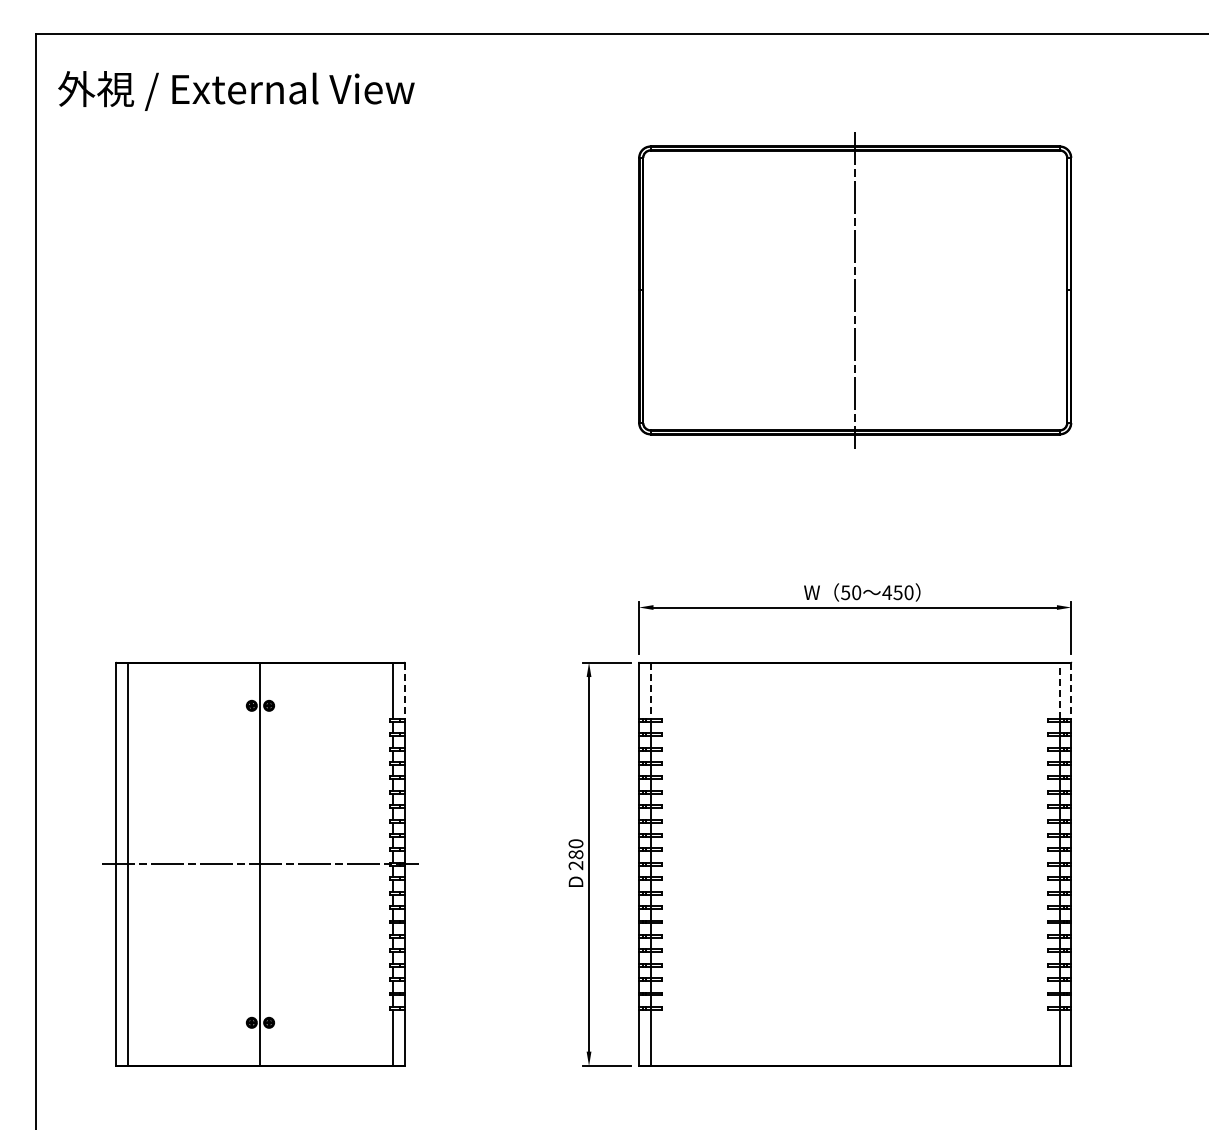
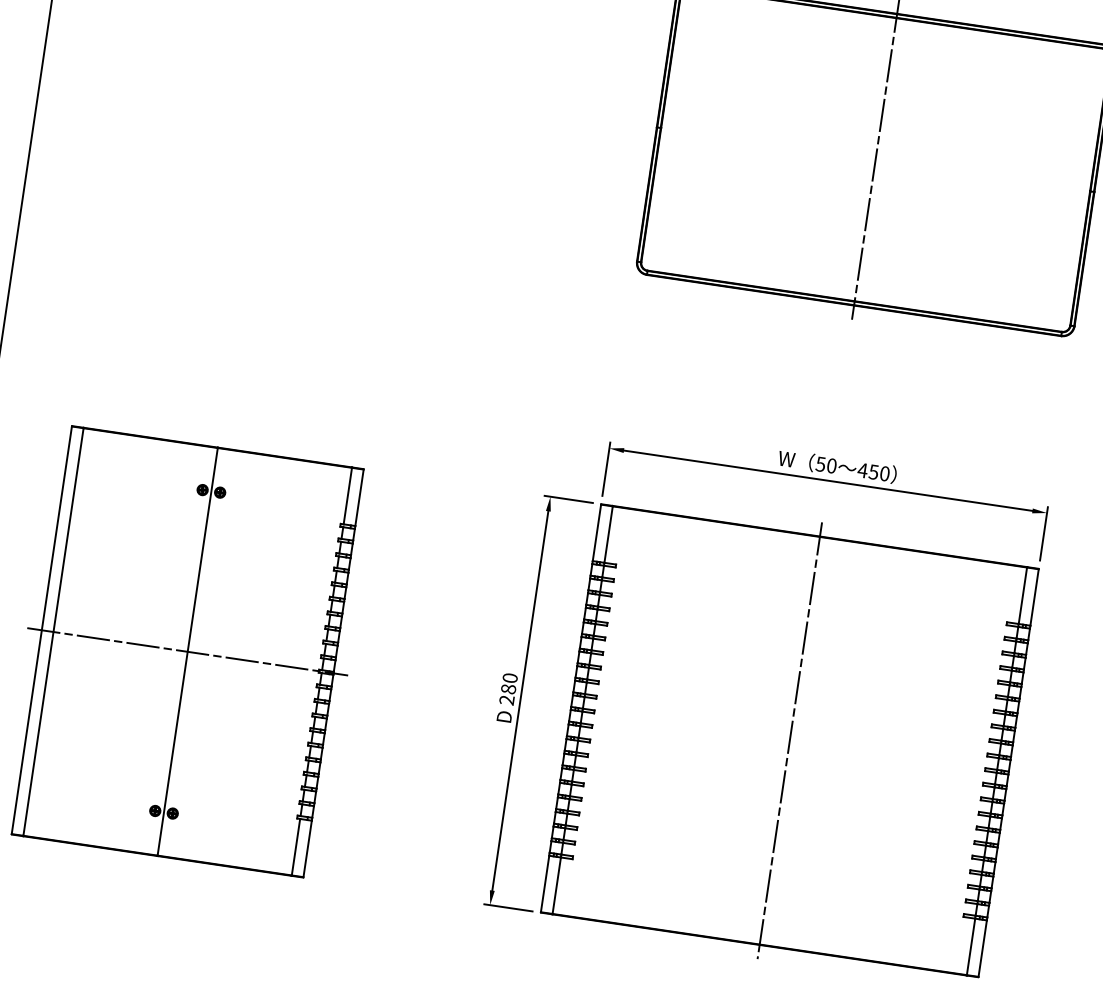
line: (404, 690) -> (359, 497), dashed -> solid
line: (650, 690) -> (608, 534), dashed -> solid
line: (1059, 690) -> (1022, 595), dashed -> solid
line: (1071, 690) -> (1034, 597), dashed -> solid
line: (855, 864) -> (790, 740), added

